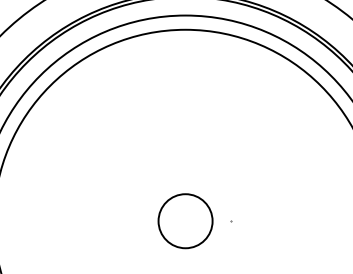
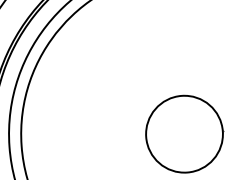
circle: (185, 221) -> (184, 134), size x1.67

